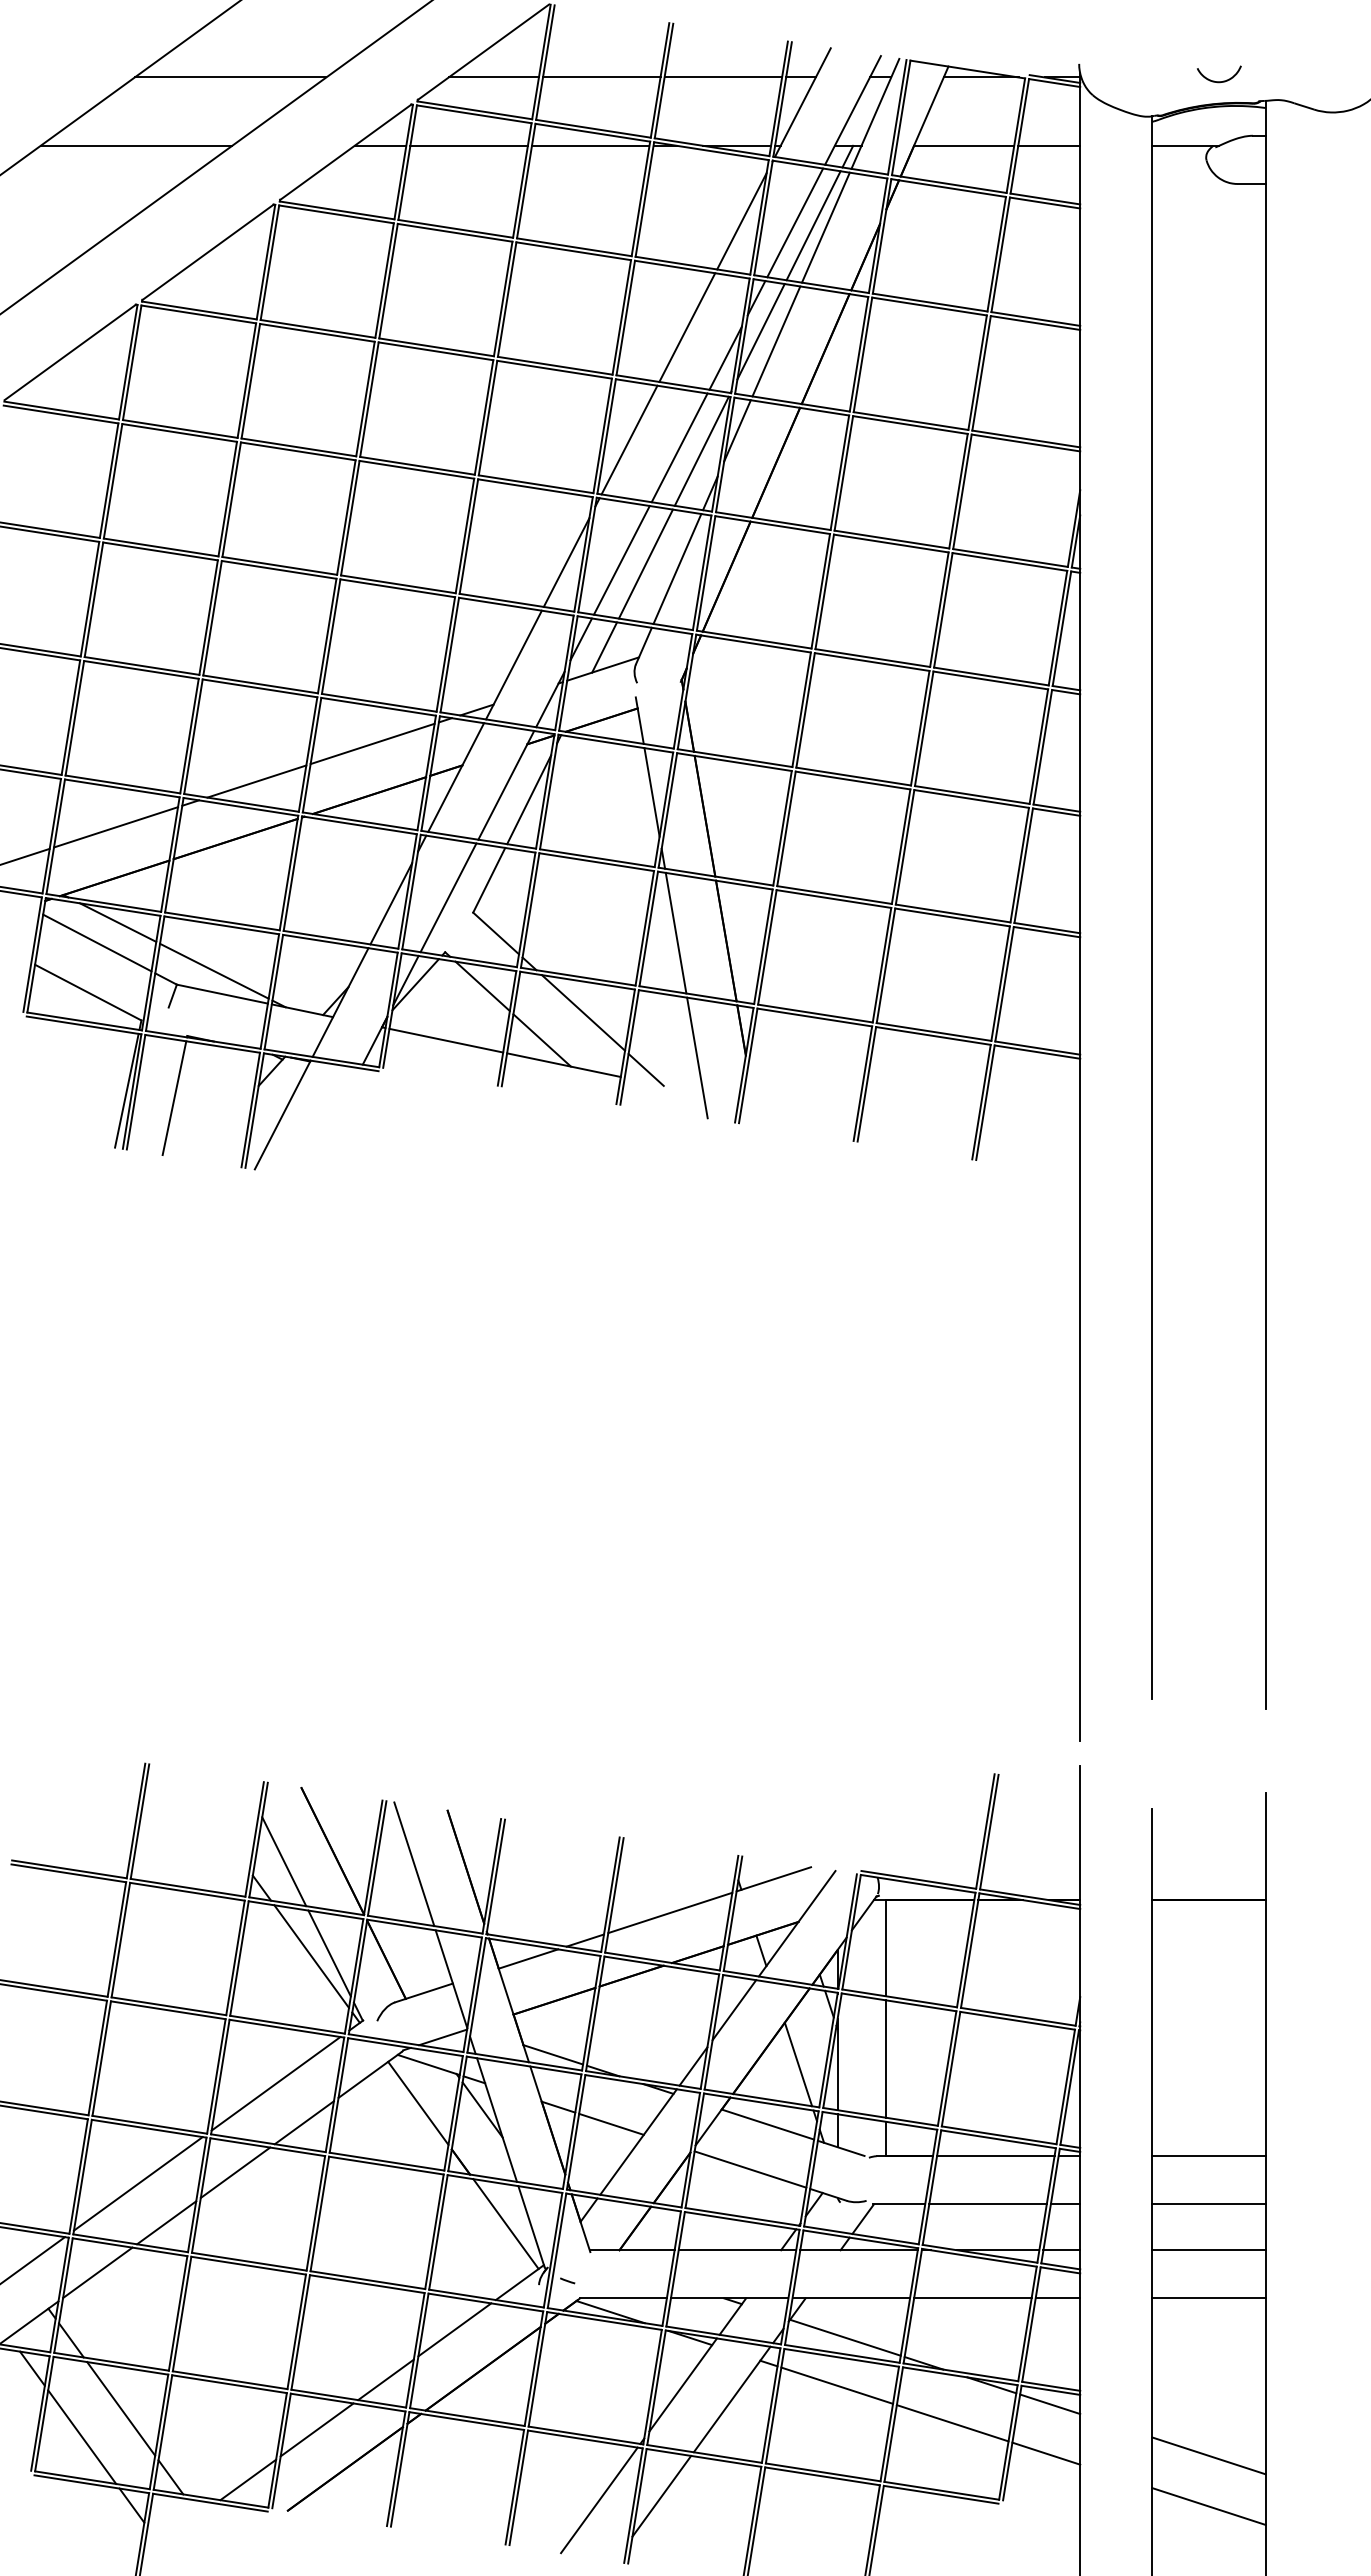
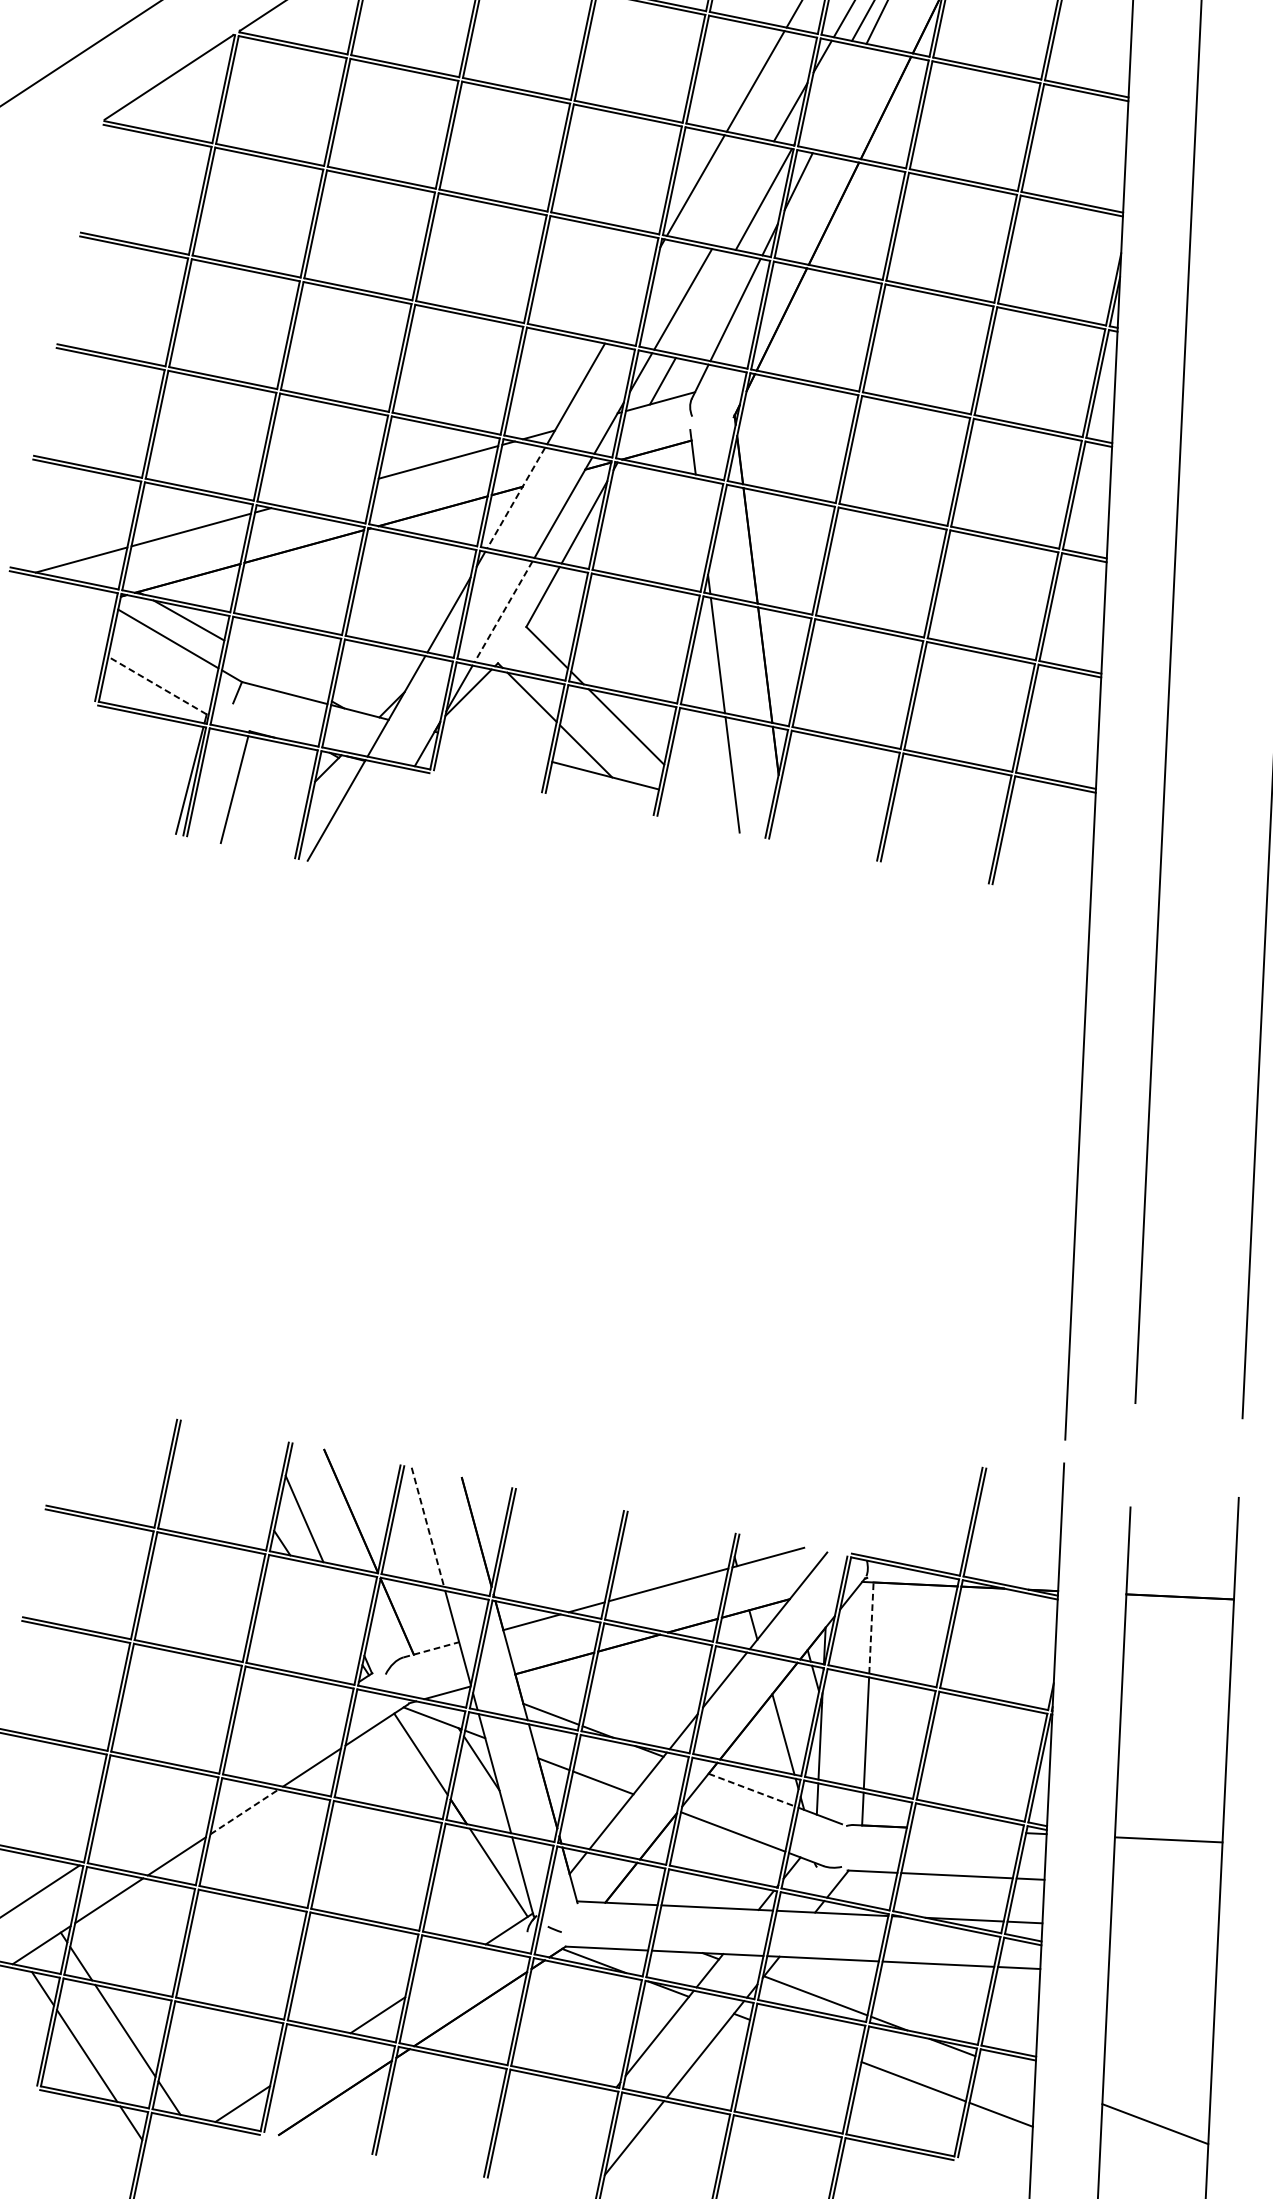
line: (760, 331) -> (824, 88), removed
line: (776, 341) -> (839, 98), removed
line: (679, 447) -> (742, 194), removed
line: (566, 562) -> (630, 298), removed
line: (645, 563) -> (705, 303), removed
line: (455, 778) -> (515, 498), solid -> dashed
line: (256, 781) -> (326, 492), removed
line: (651, 792) -> (700, 520), removed
line: (448, 898) -> (503, 612), solid -> dashed
line: (214, 970) -> (278, 670), removed
line: (87, 992) -> (156, 685), solid -> dashed
line: (446, 1040) -> (495, 747), removed
line: (645, 1069) -> (682, 783), removed
line: (414, 1864) -> (428, 1527), solid -> dashed
line: (885, 1947) -> (871, 1627), solid -> dashed
line: (329, 1953) -> (343, 1608), removed
line: (311, 1956) -> (326, 1610), removed
line: (424, 1992) -> (431, 1649), solid -> dashed
line: (275, 2083) -> (286, 1729), removed
line: (767, 2124) -> (751, 1789), solid -> dashed
line: (995, 2156) -> (966, 1830), removed
line: (235, 2172) -> (244, 1811), solid -> dashed
line: (137, 2183) -> (150, 1817), removed
line: (1208, 2204) -> (1166, 1885), removed
line: (1208, 2250) -> (1164, 1929), removed
line: (1208, 2298) -> (1162, 1974), removed
line: (454, 2329) -> (445, 1970), removed
line: (837, 2385) -> (806, 2040), removed
line: (1050, 2404) -> (1007, 2068), removed
line: (316, 2429) -> (309, 2059), removed
line: (599, 2500) -> (575, 2139), removed
line: (1208, 2506) -> (1152, 2172), removed

